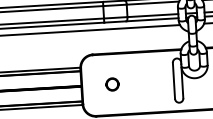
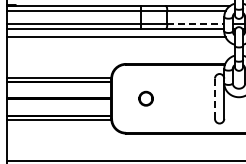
line: (153, 15) -> (196, 24), solid -> dashed
line: (173, 81) -> (214, 99), solid -> dashed

